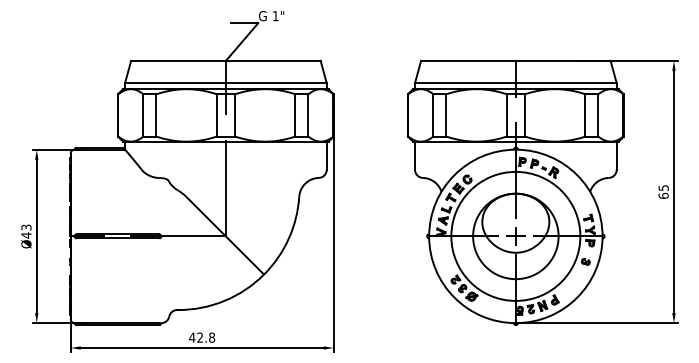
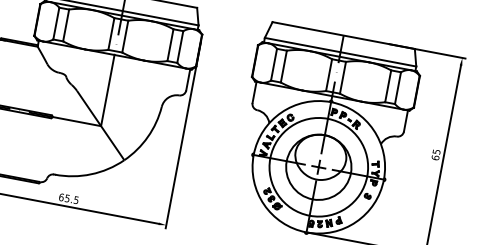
text: (202, 337) -> (69, 198), 42.8 -> 65.5

